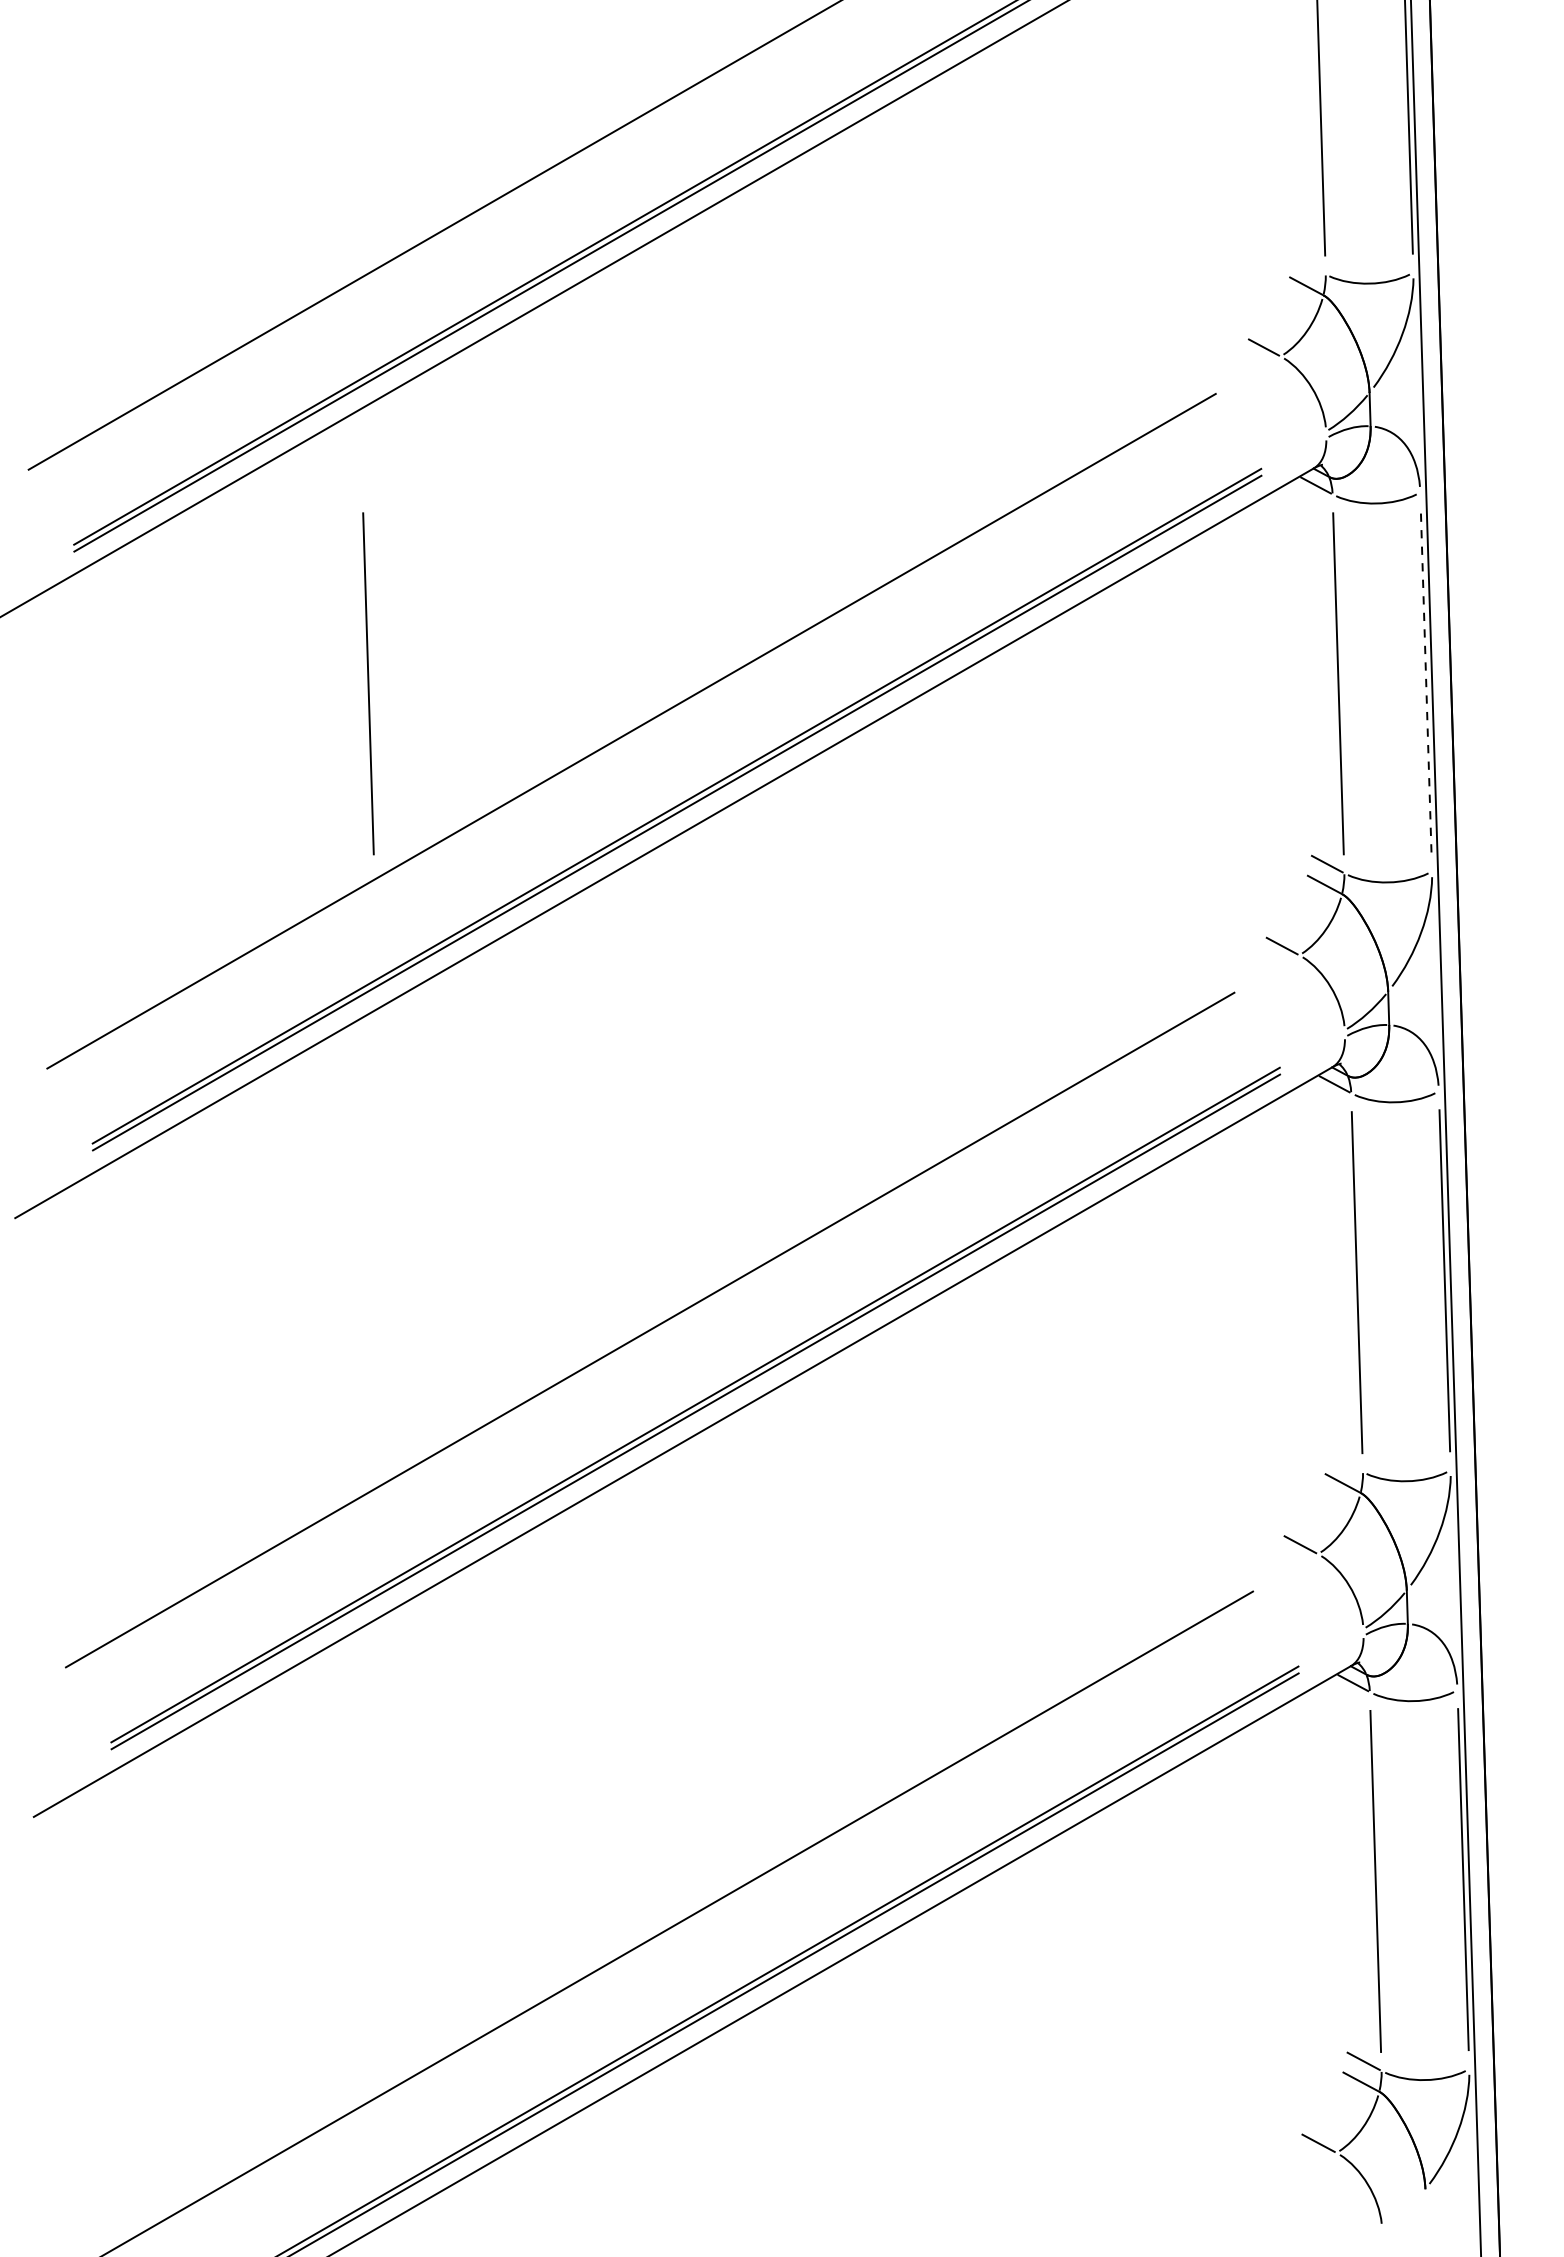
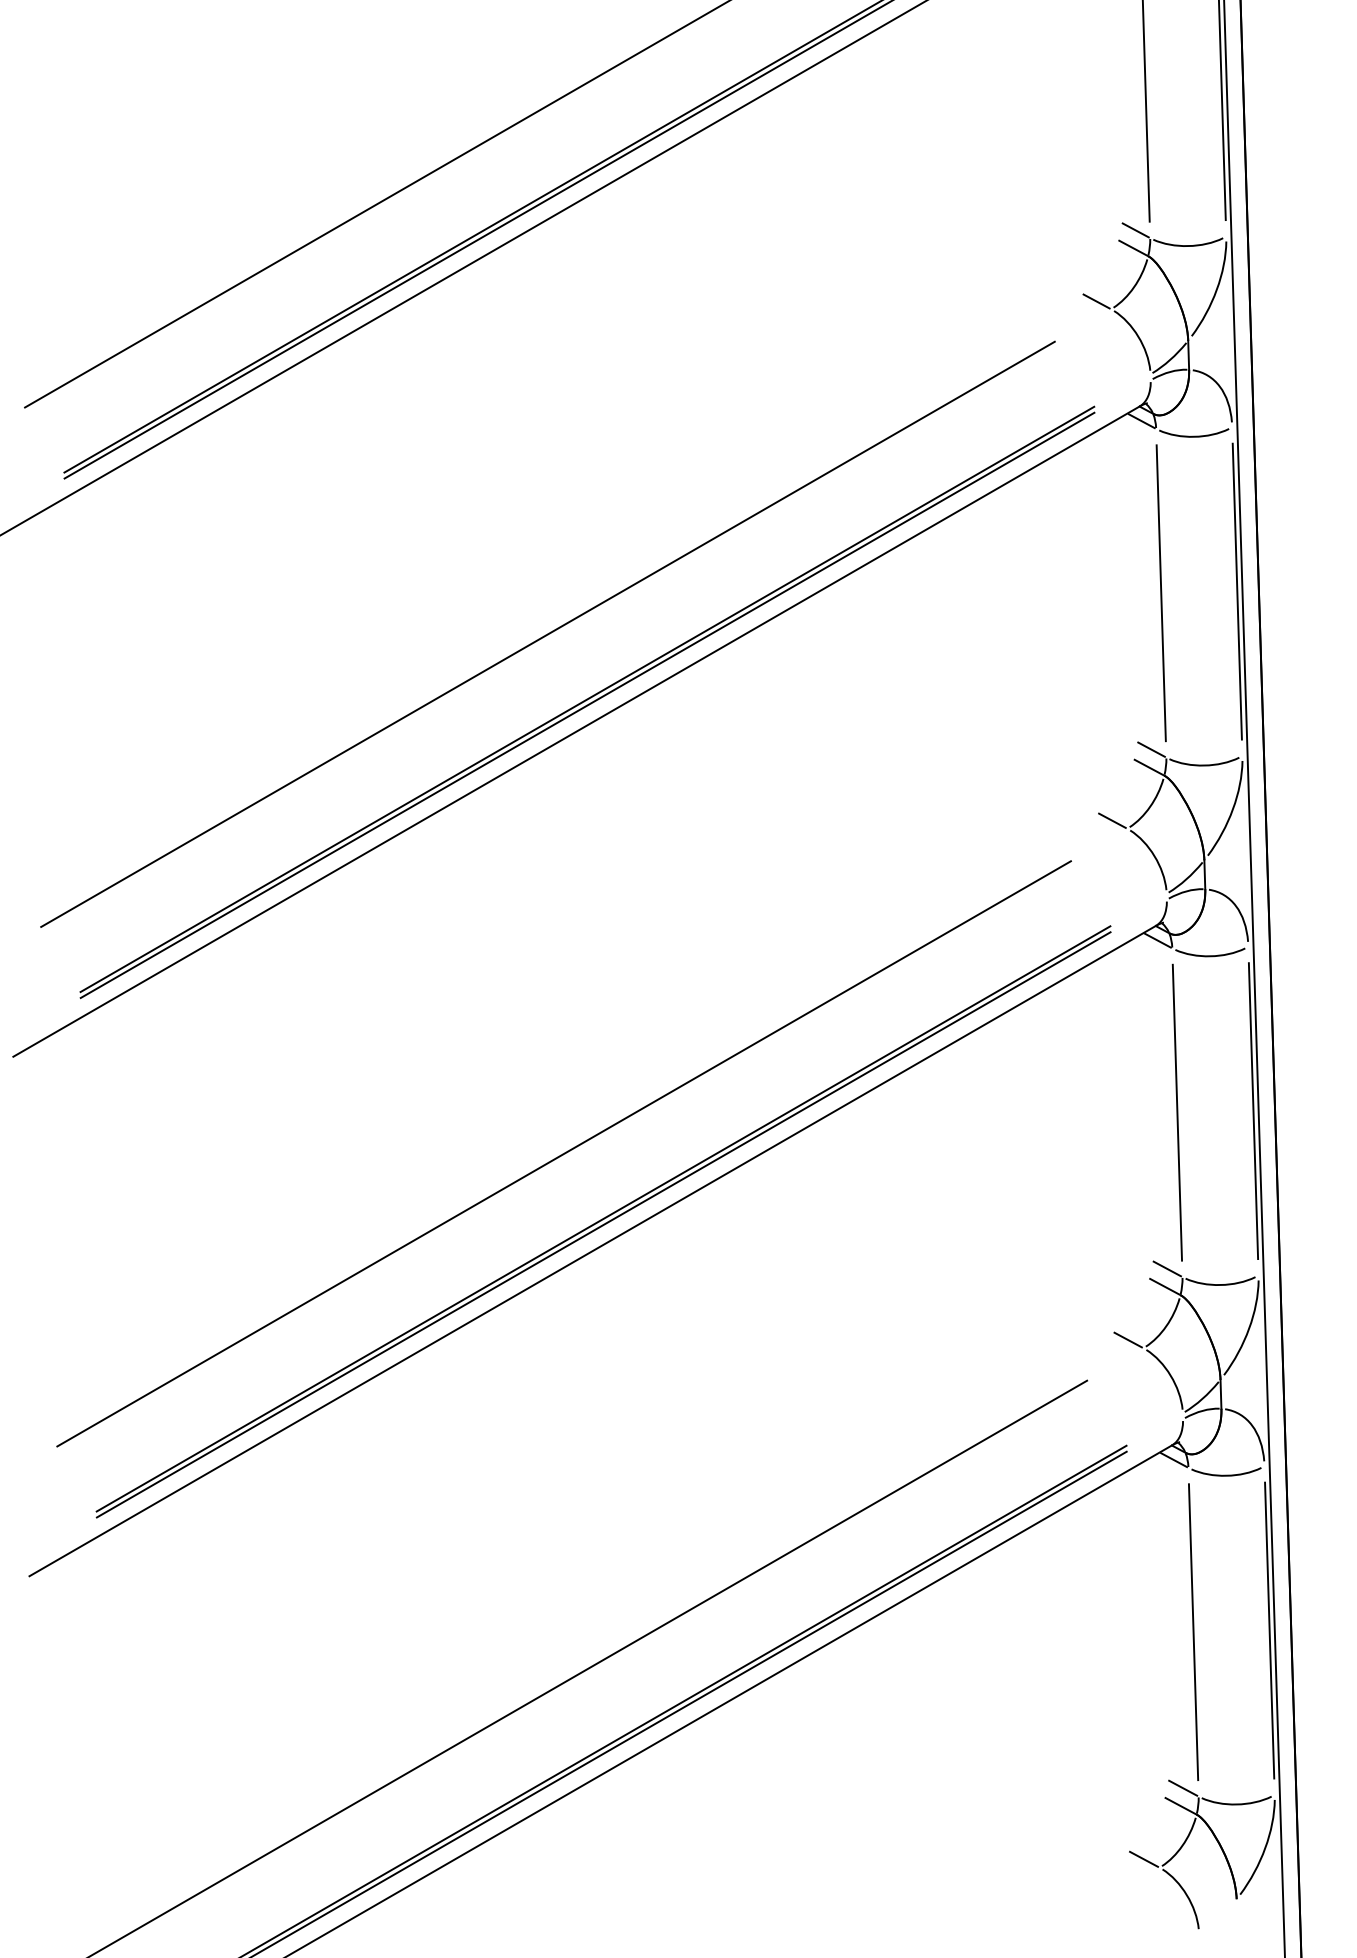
line: (1309, 265) -> (1136, 230), added
line: (1426, 681) -> (1237, 591), dashed -> solid
line: (368, 683) -> (319, 592), removed
line: (1345, 1462) -> (1167, 1268), added

